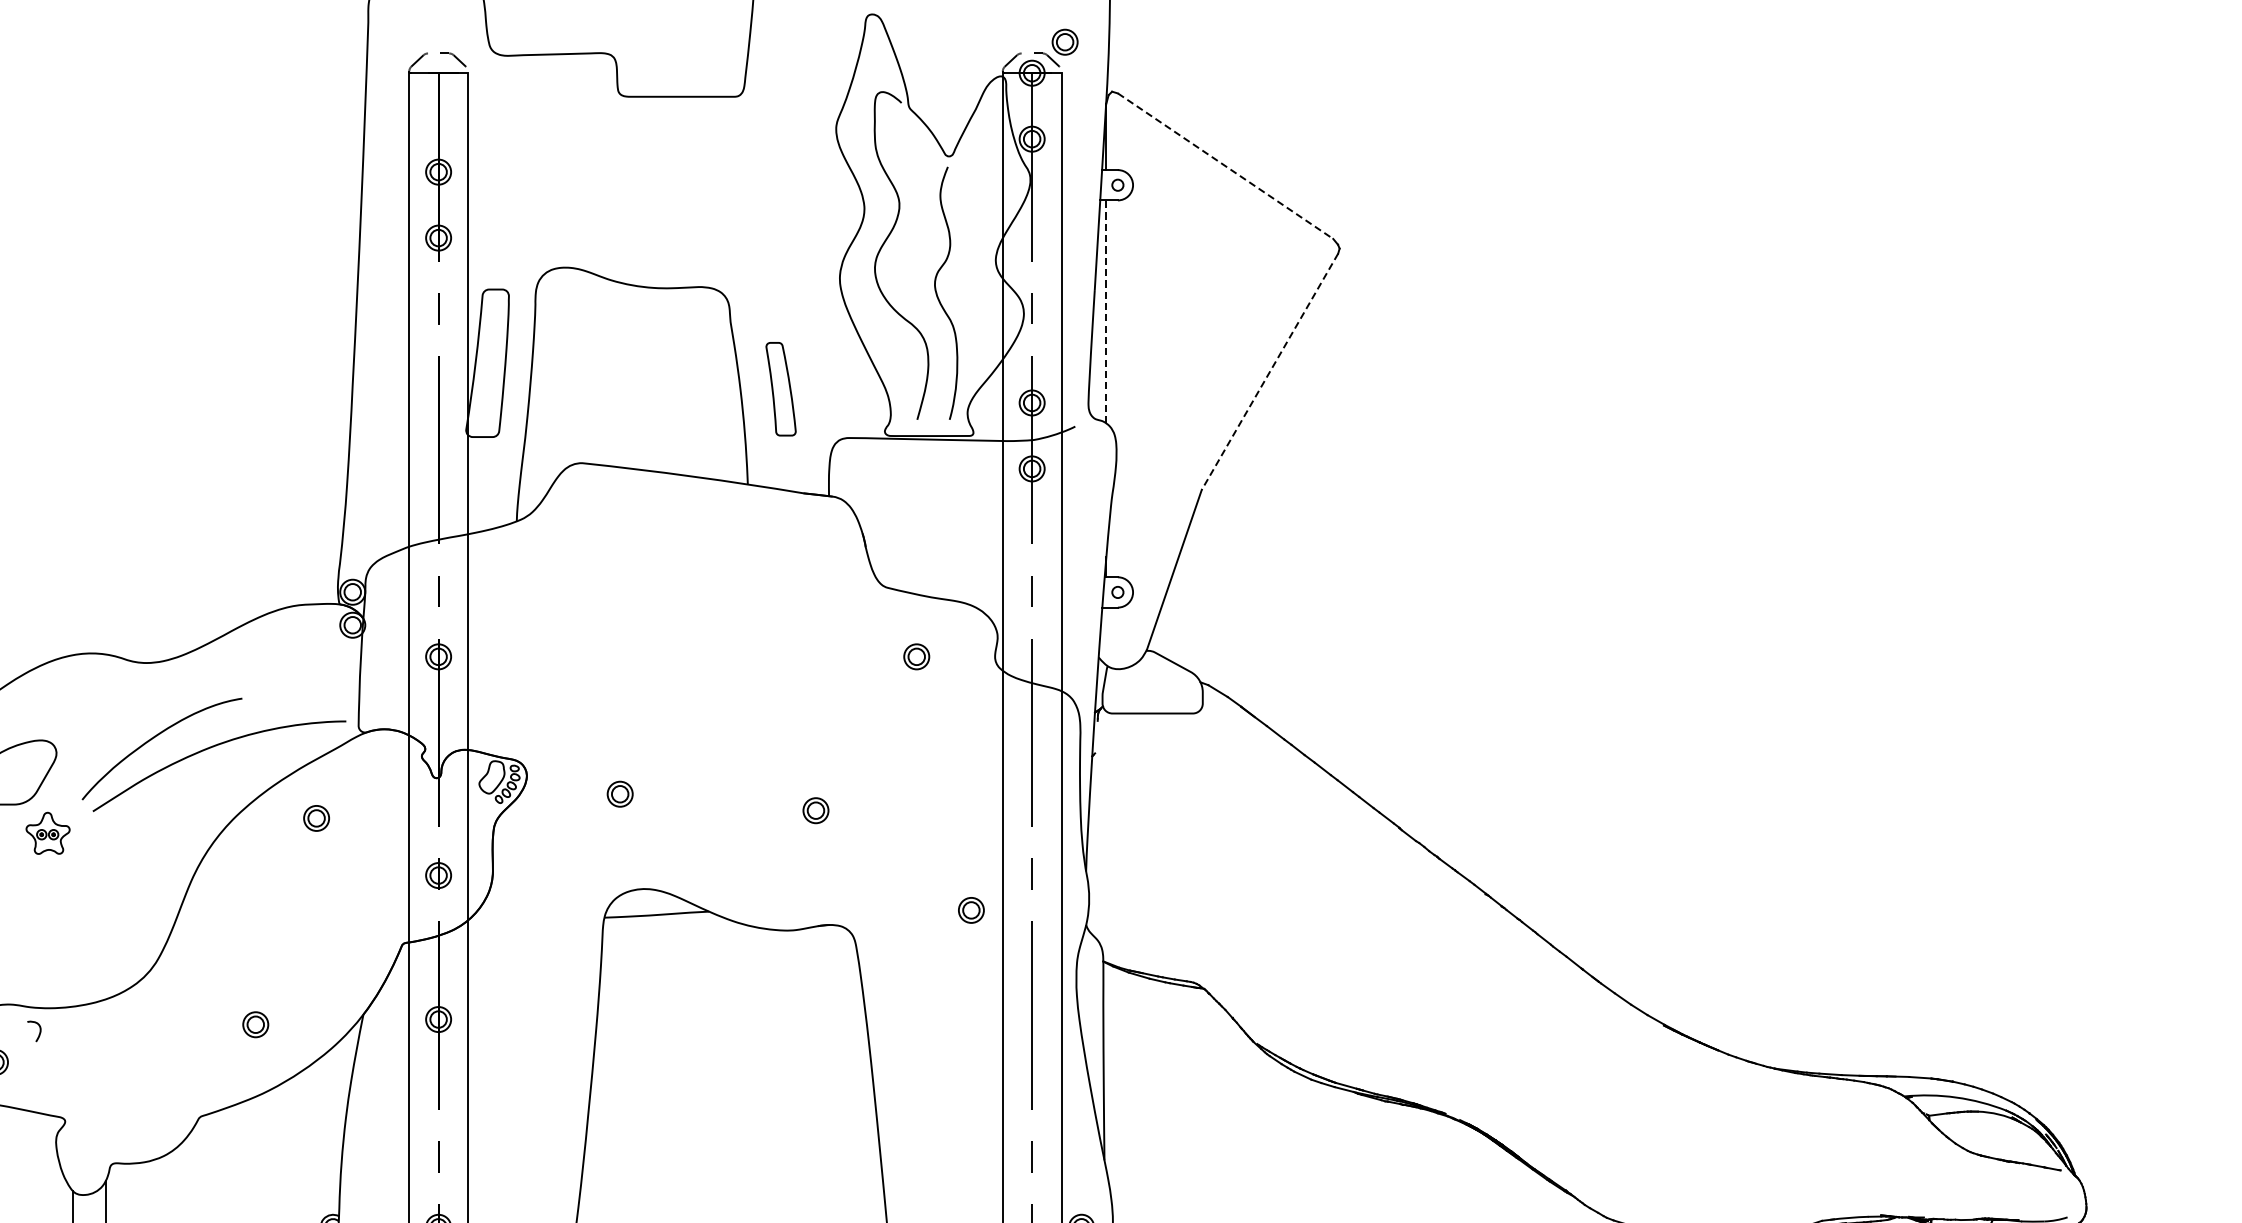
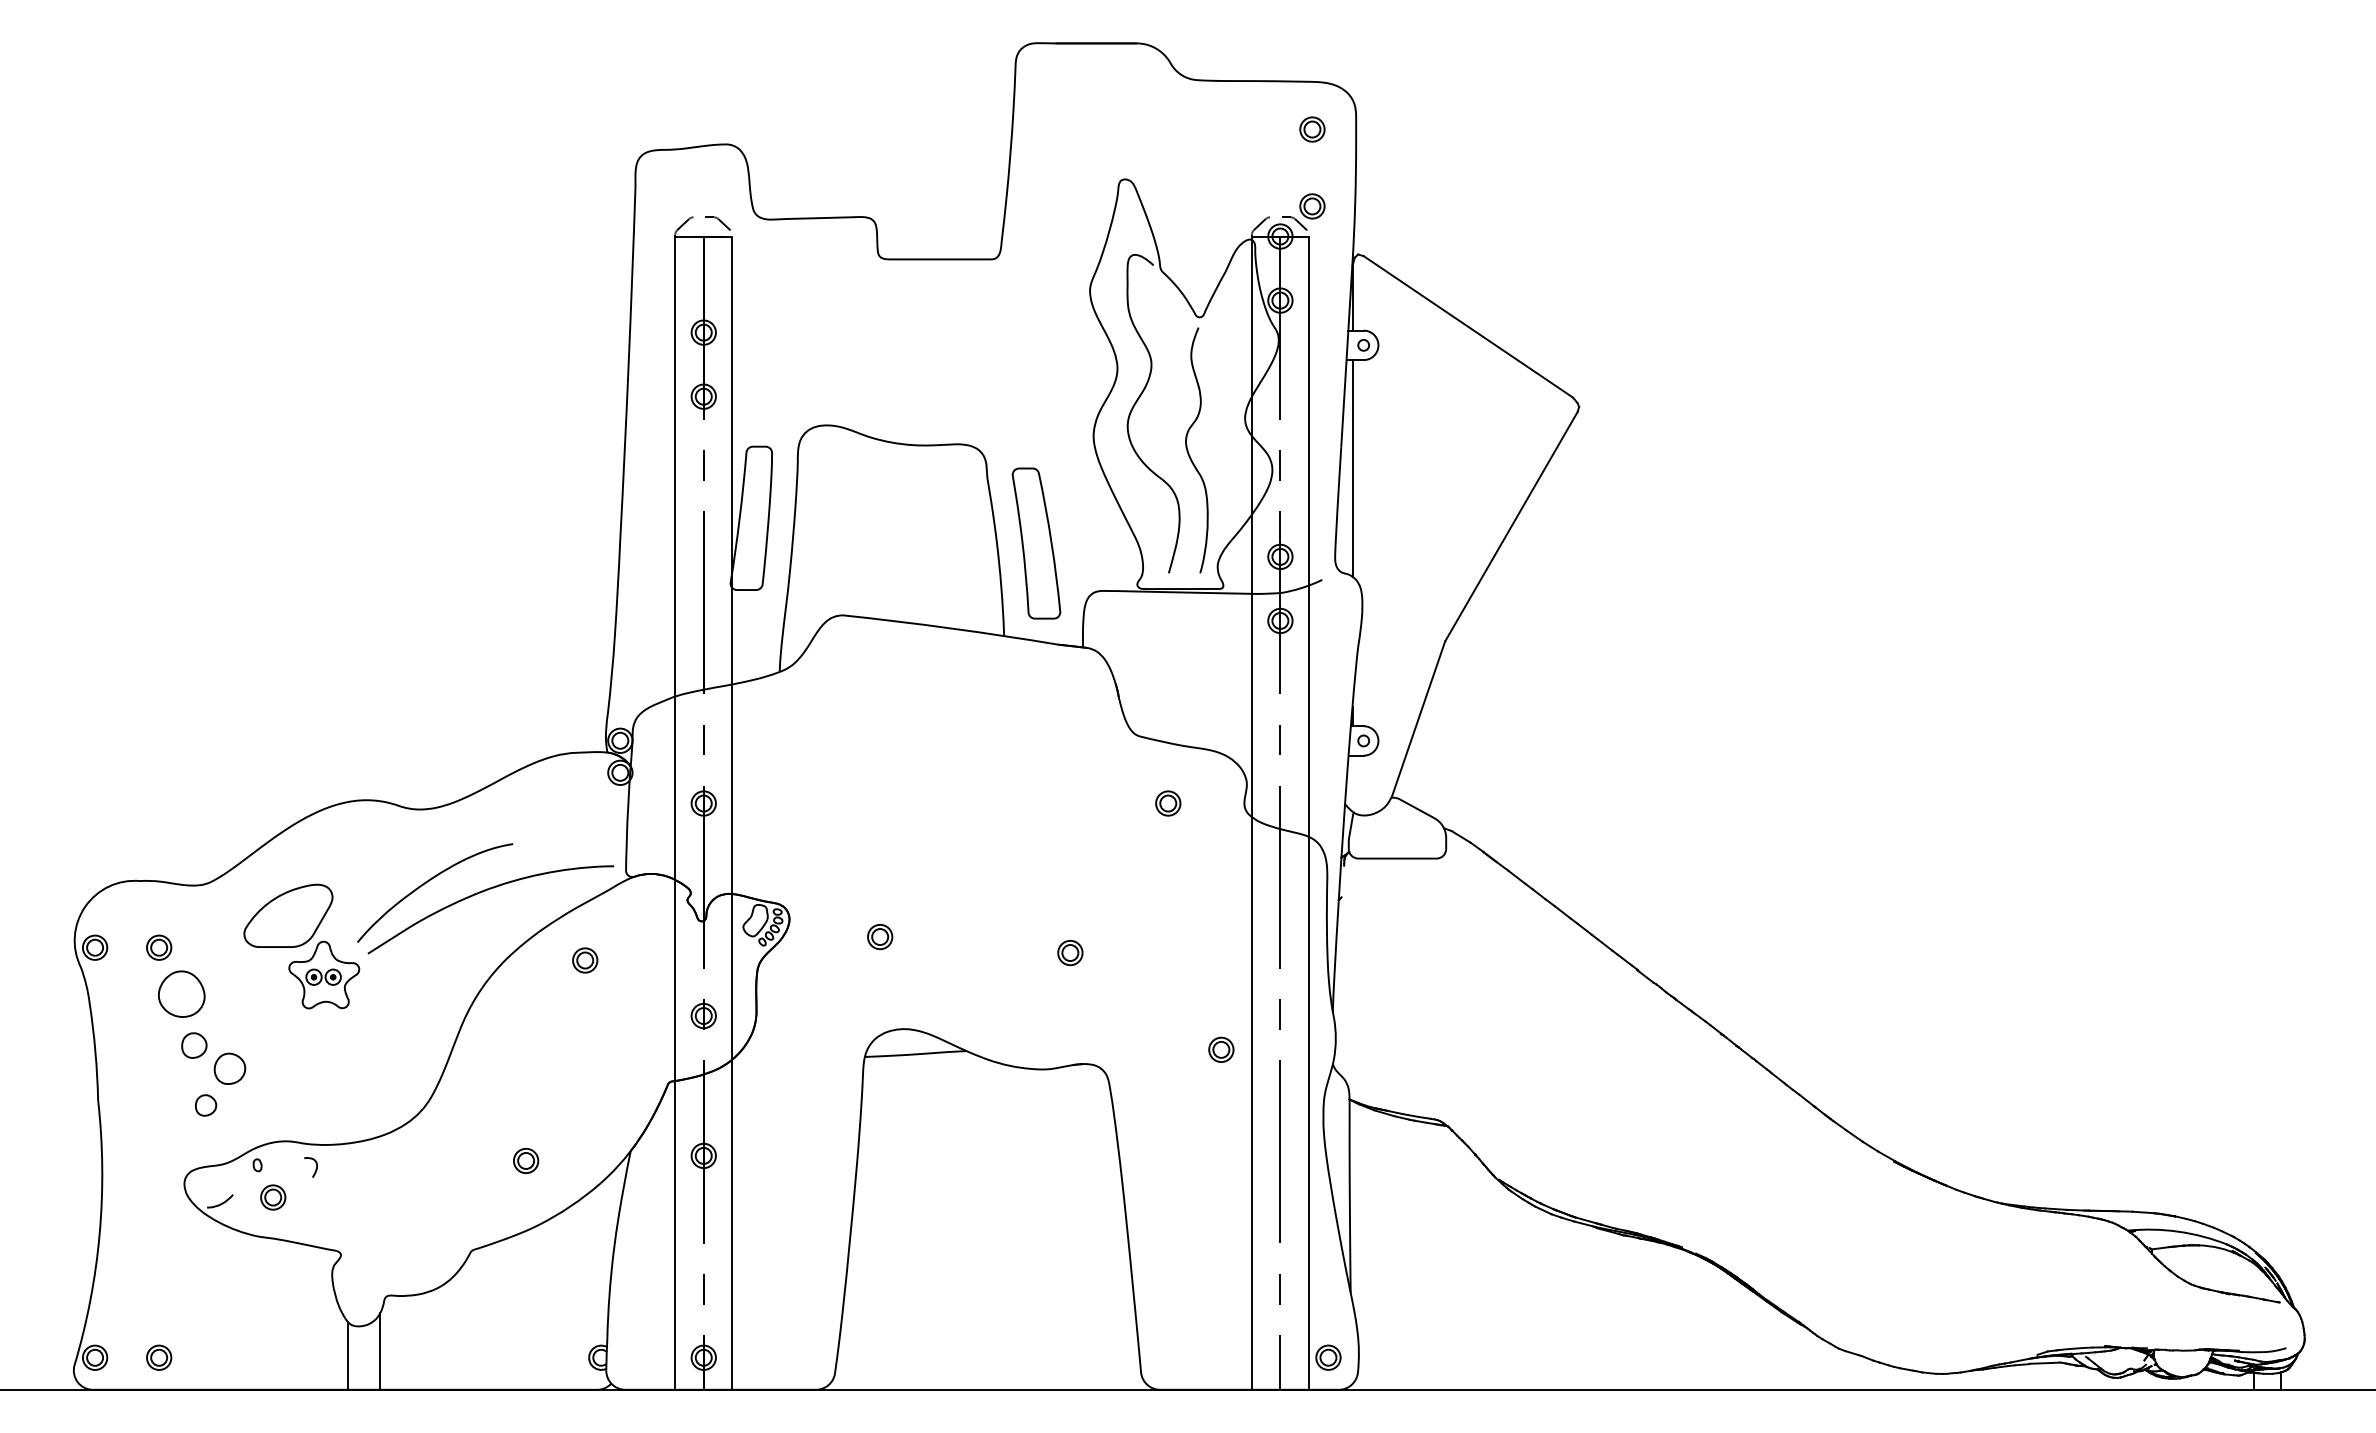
line: (1225, 166) -> (1468, 327), dashed -> solid
line: (1106, 310) -> (1352, 467), dashed -> solid
line: (1270, 371) -> (1511, 526), dashed -> solid
part: (781, 389) -> (1036, 543), size x1.67
part: (48, 832) -> (324, 974), size x1.67

